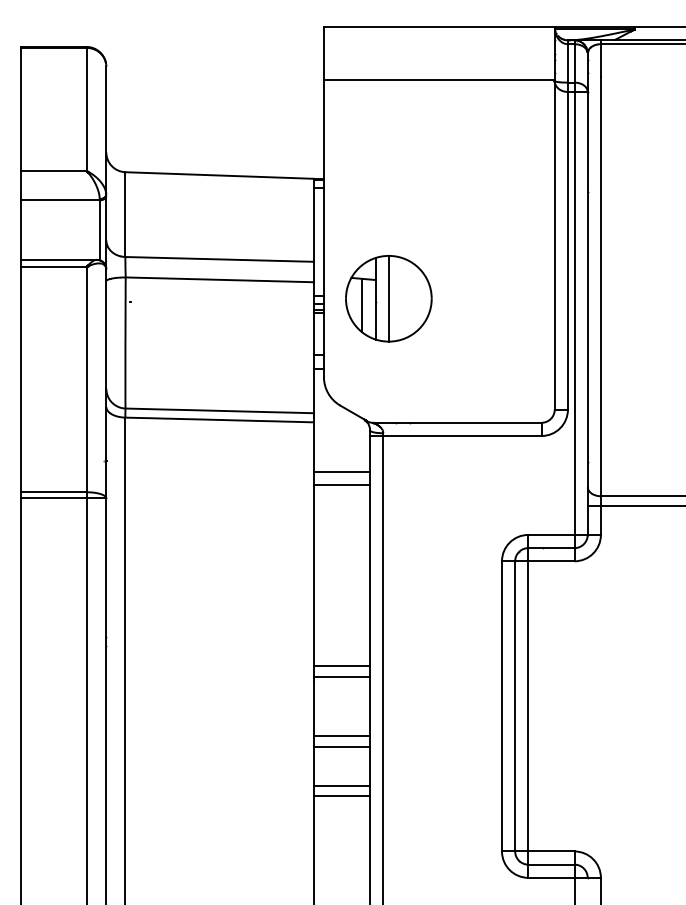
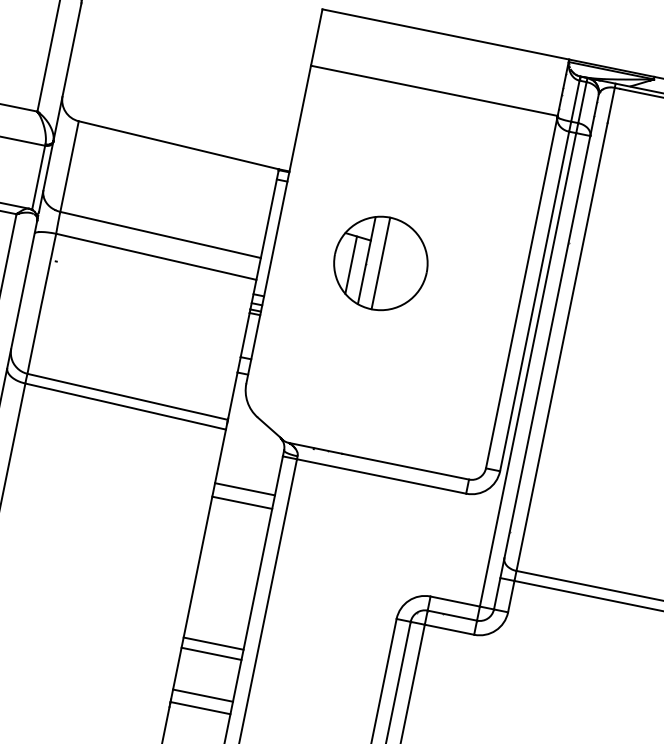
part: (388, 298) -> (380, 263), moved
line: (342, 616) -> (214, 643), added
line: (342, 626) -> (211, 653), added

